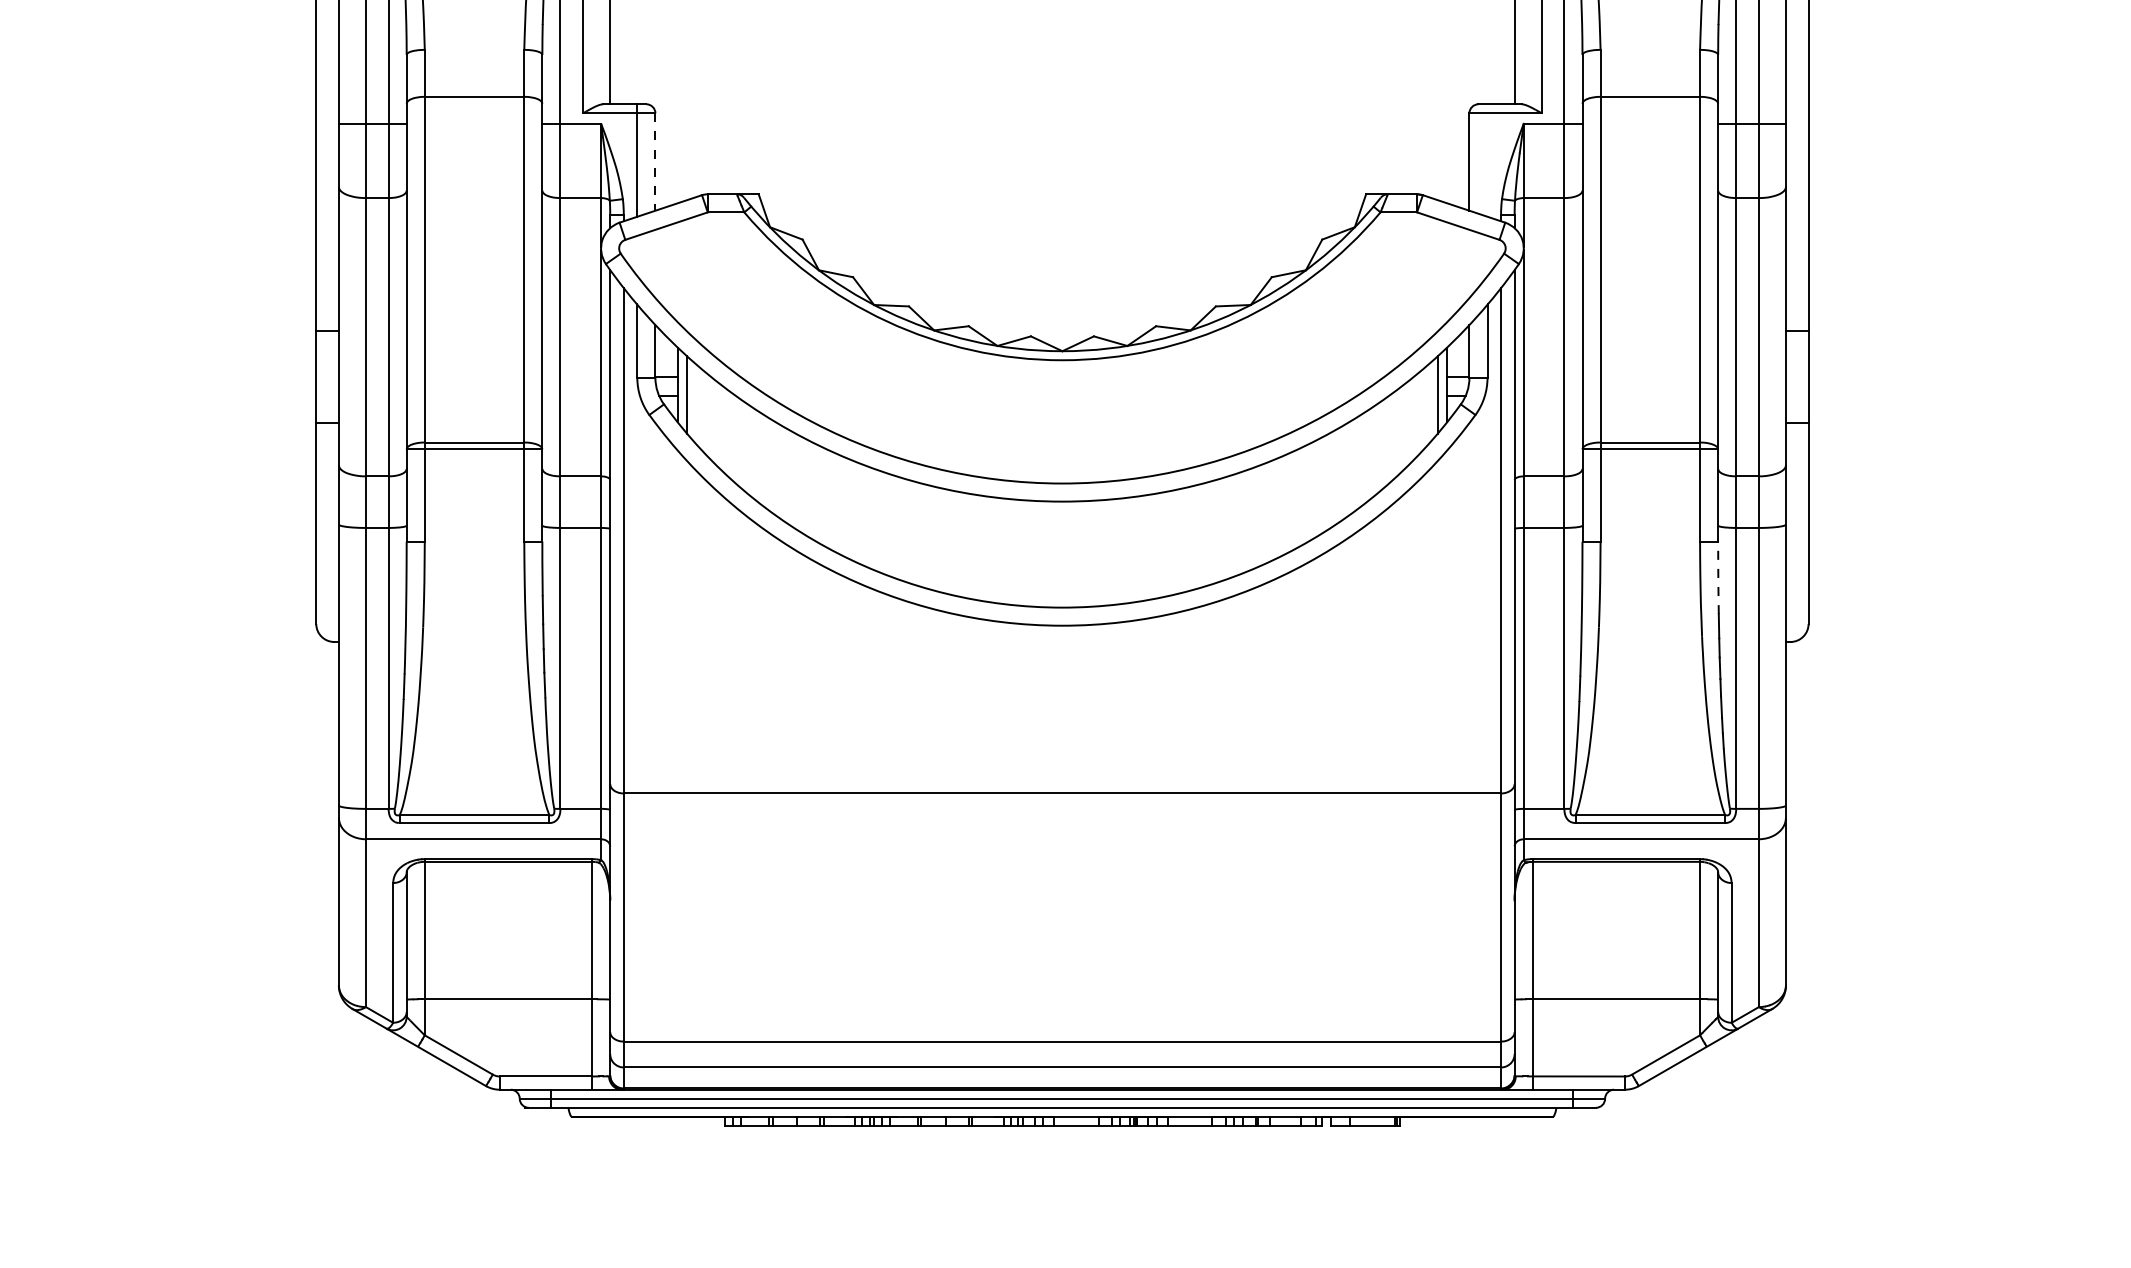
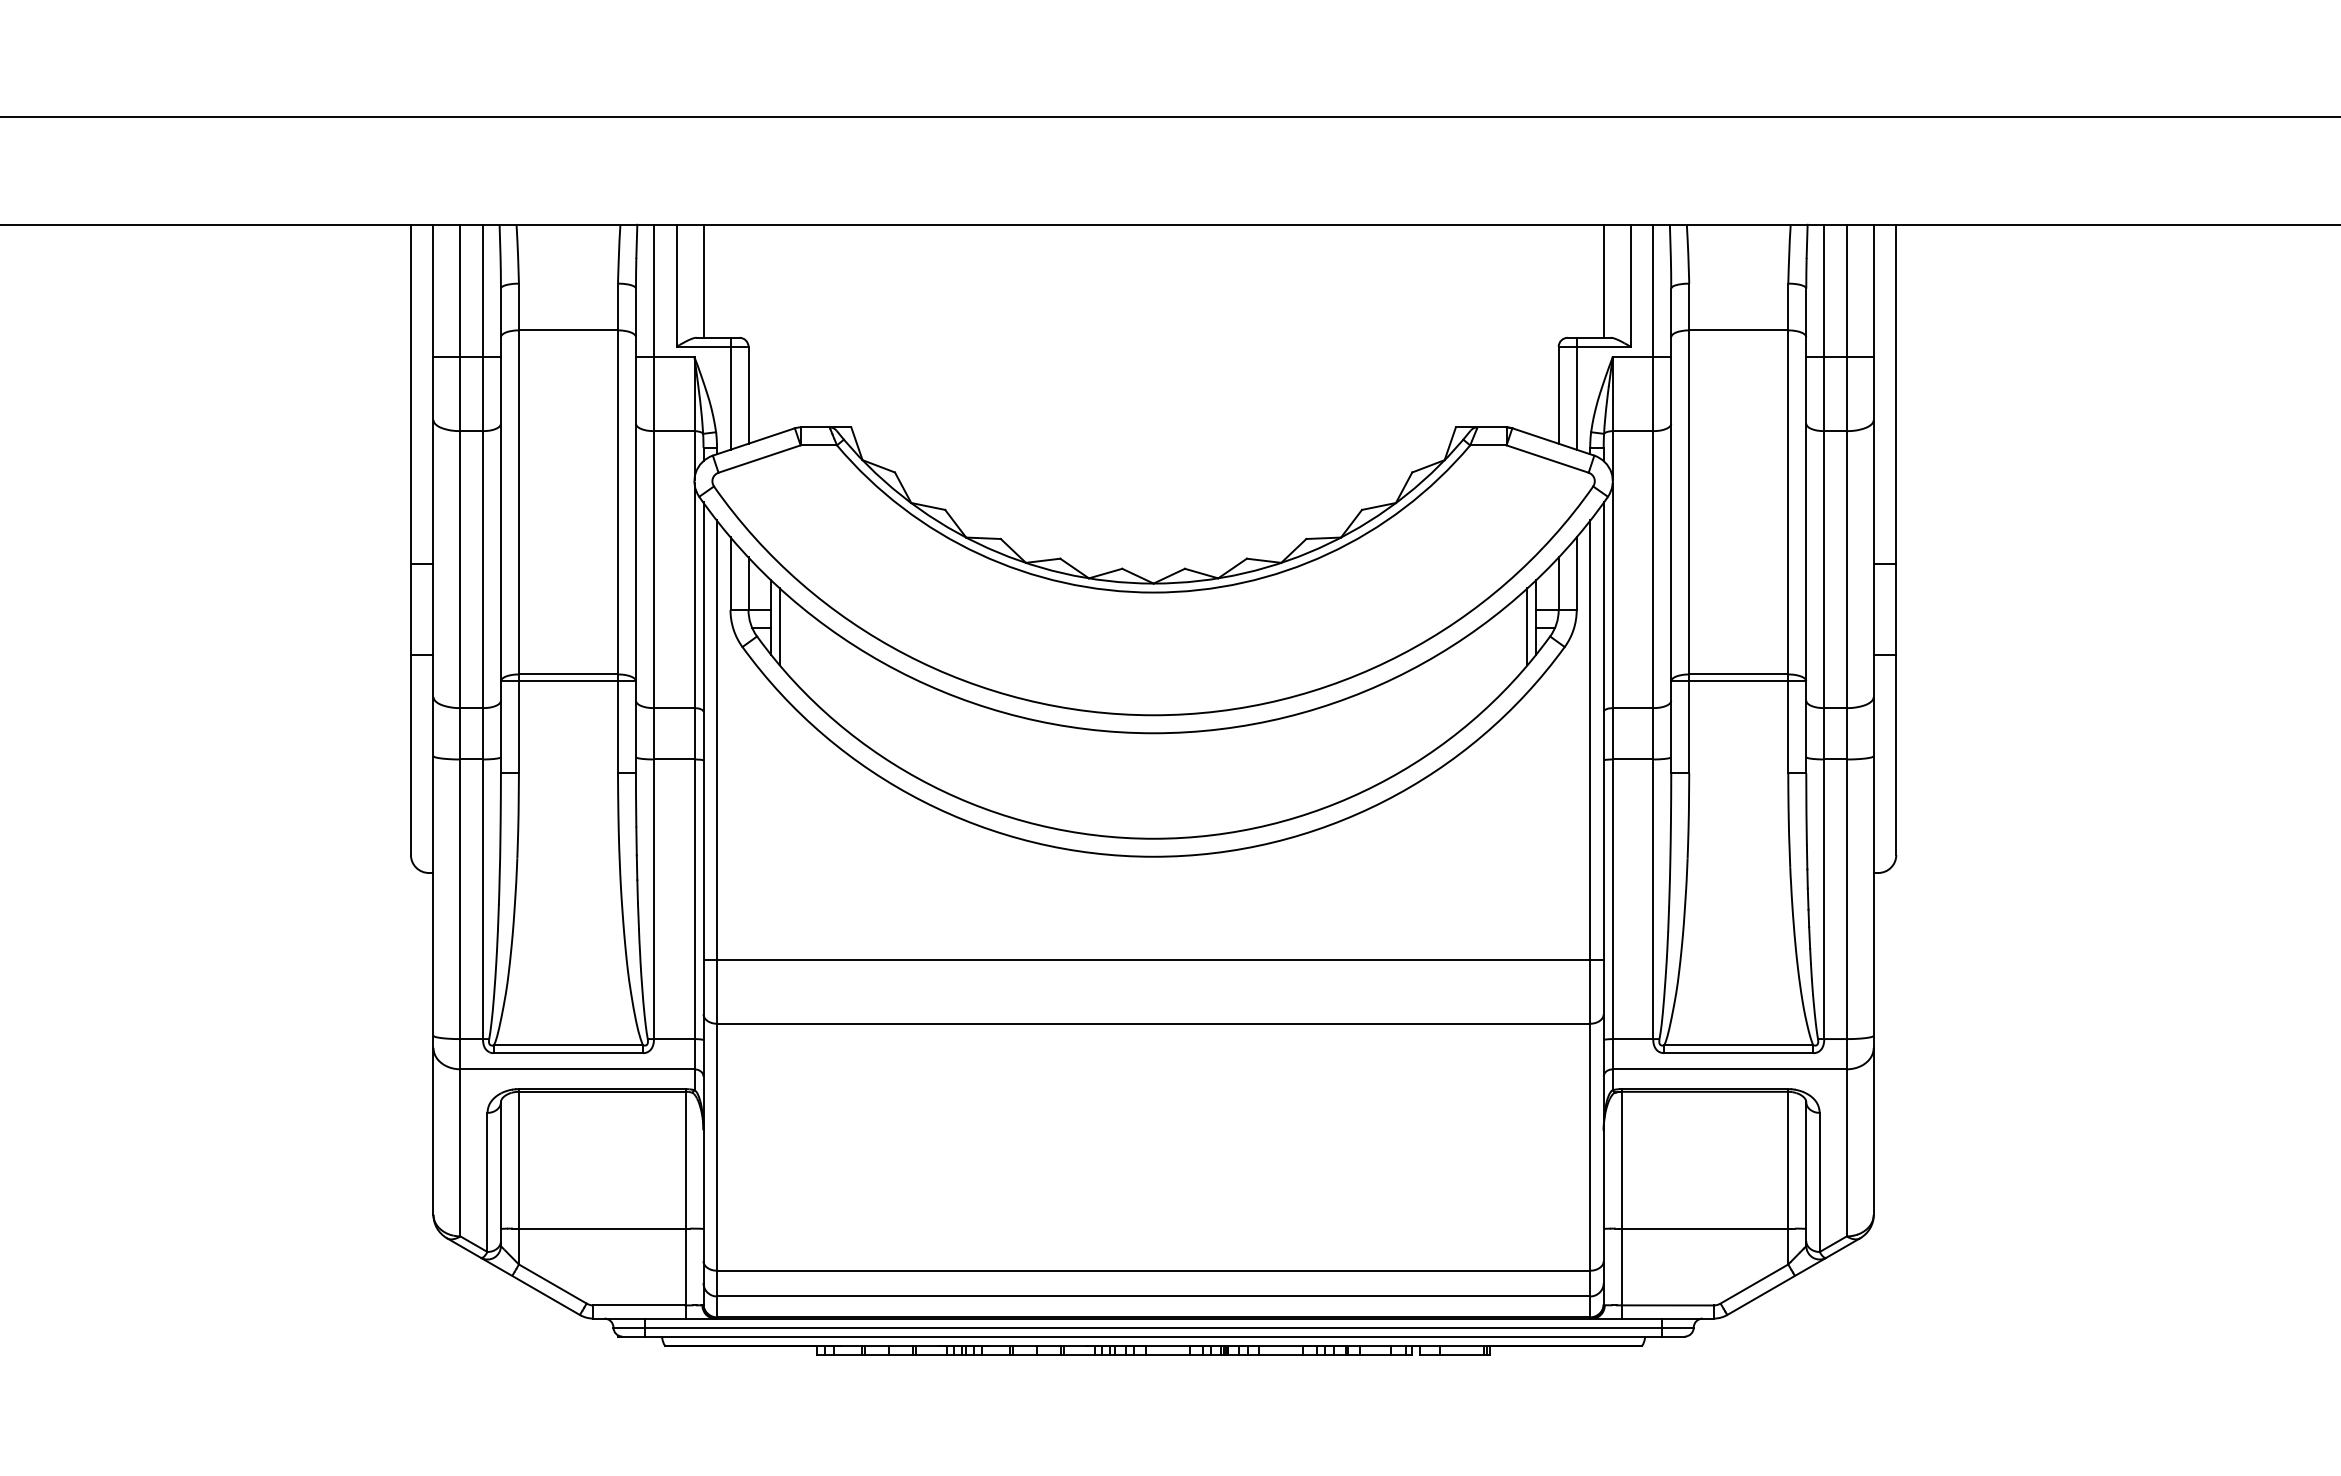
line: (1487, 160) -> (1576, 393), added
line: (655, 162) -> (748, 395), dashed -> solid
line: (1718, 577) -> (1806, 808), dashed -> solid
line: (1062, 729) -> (1153, 960), added

